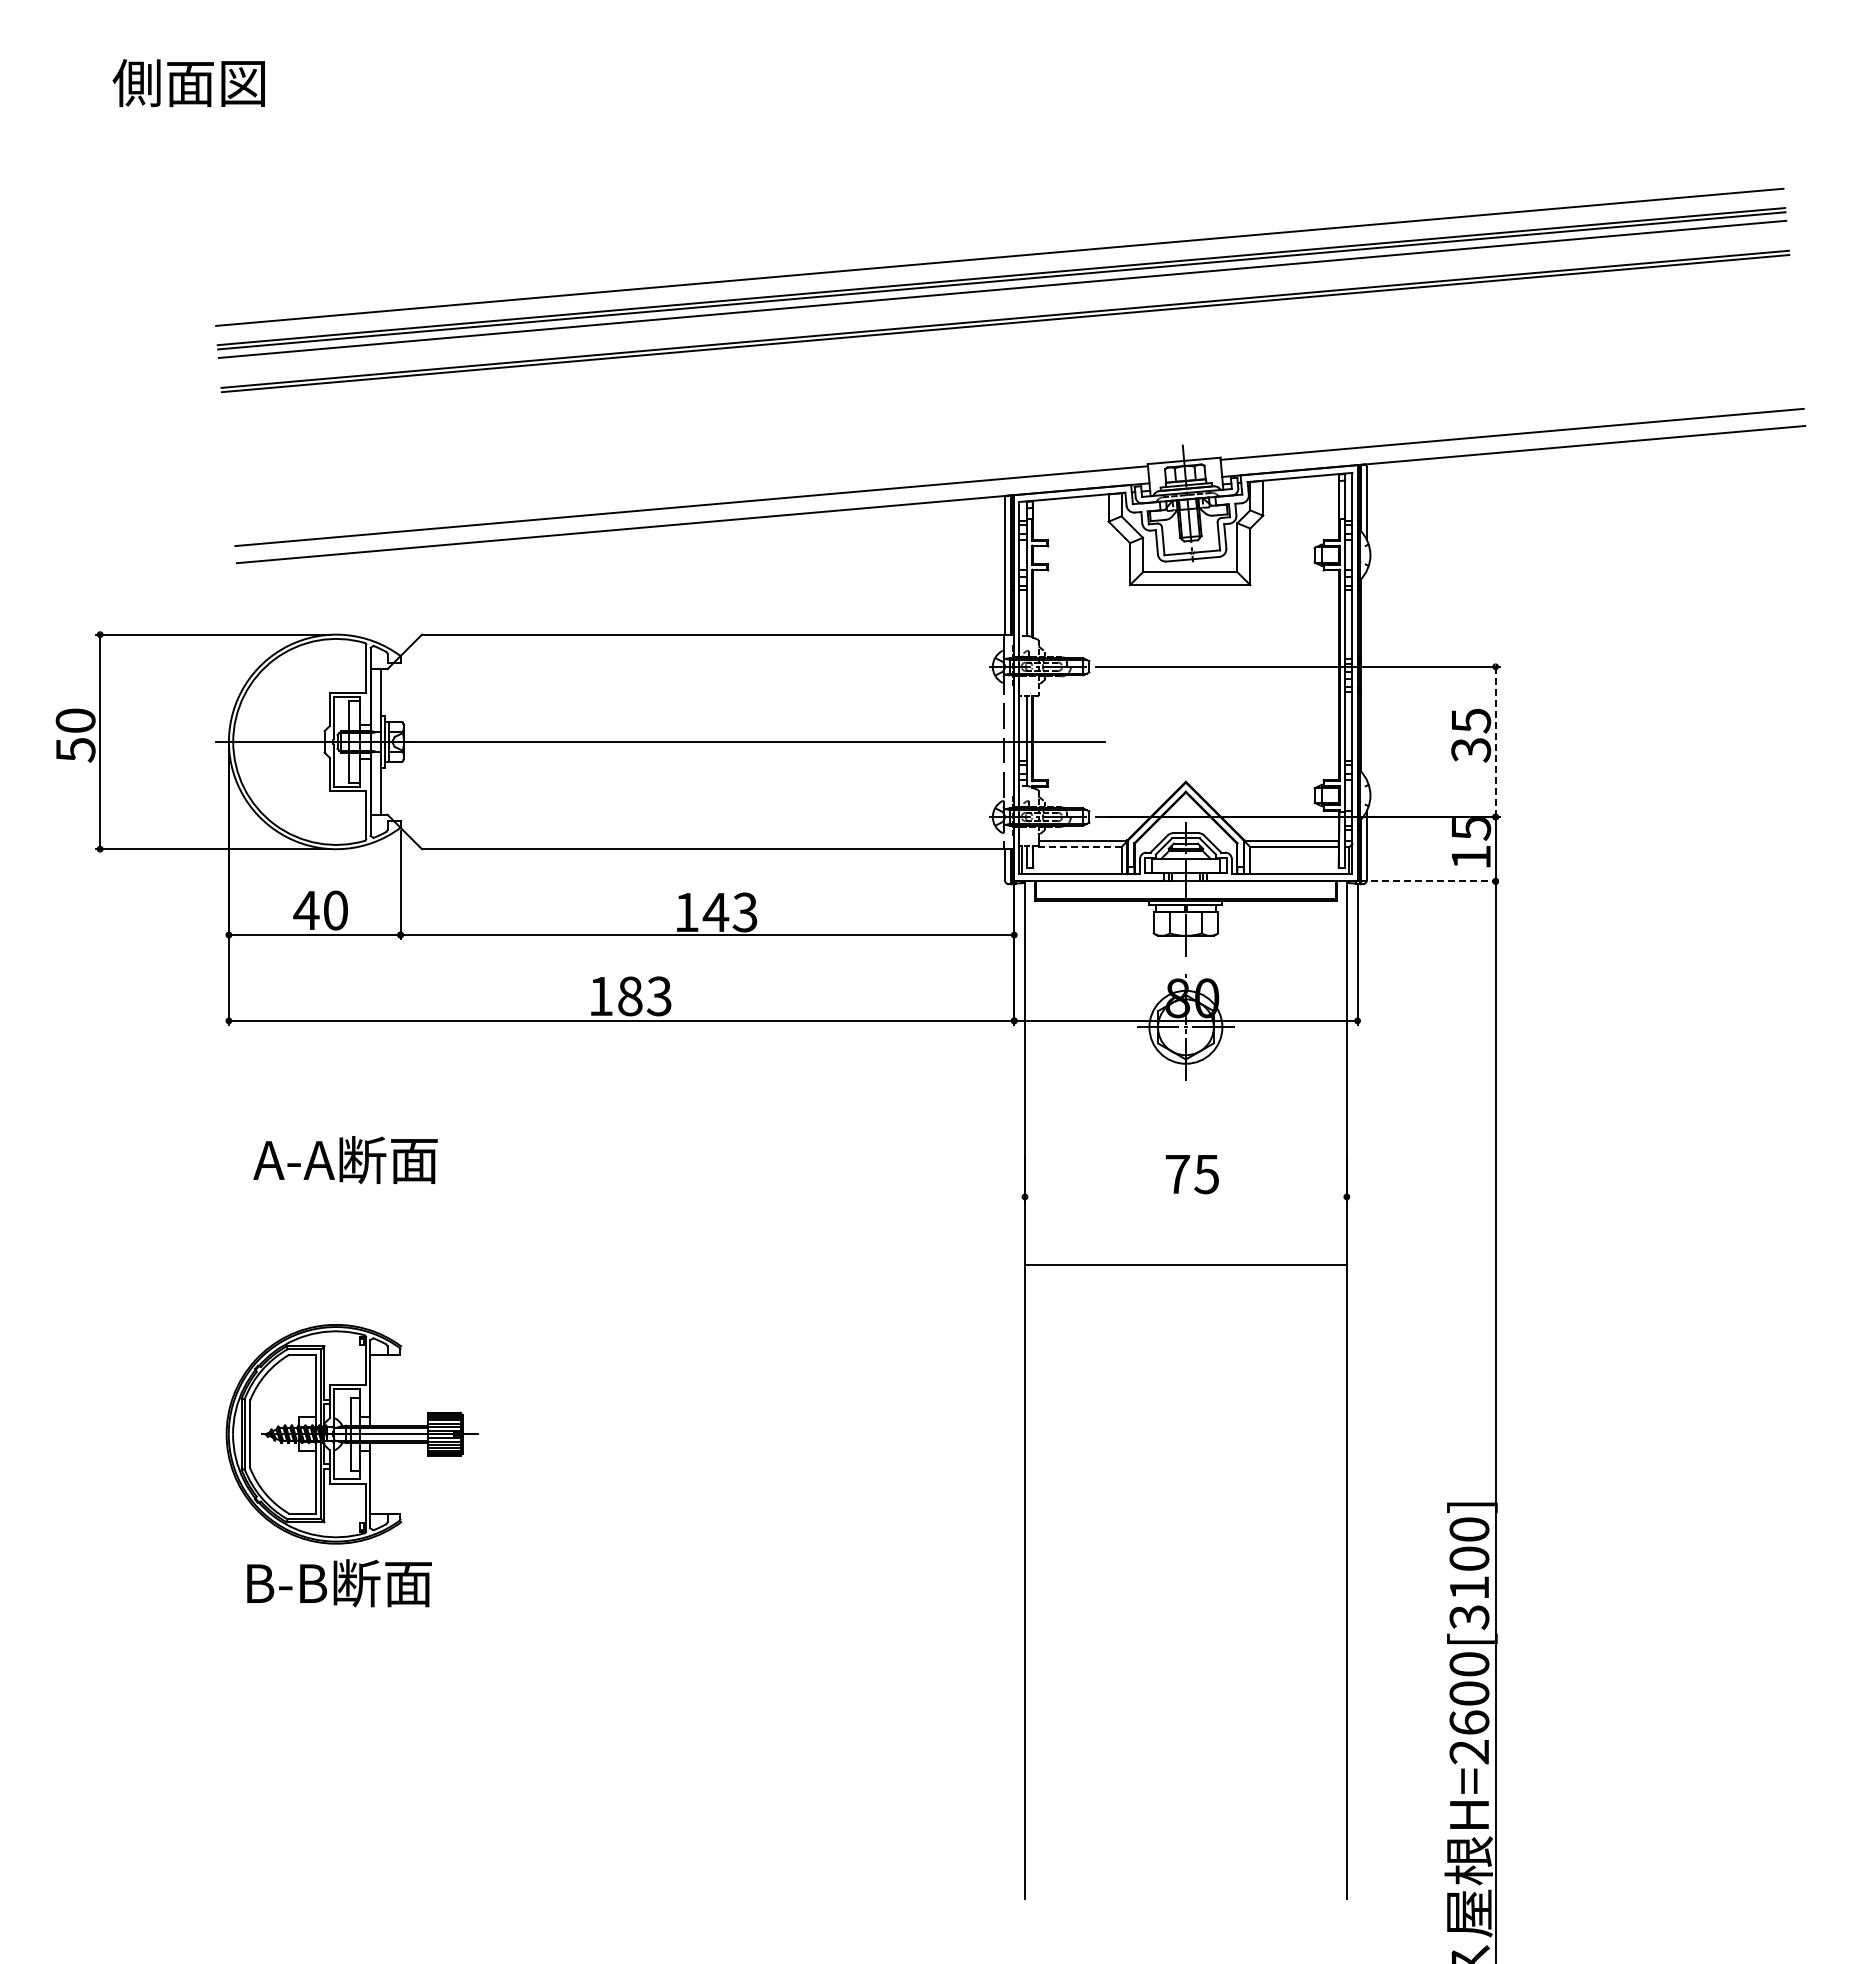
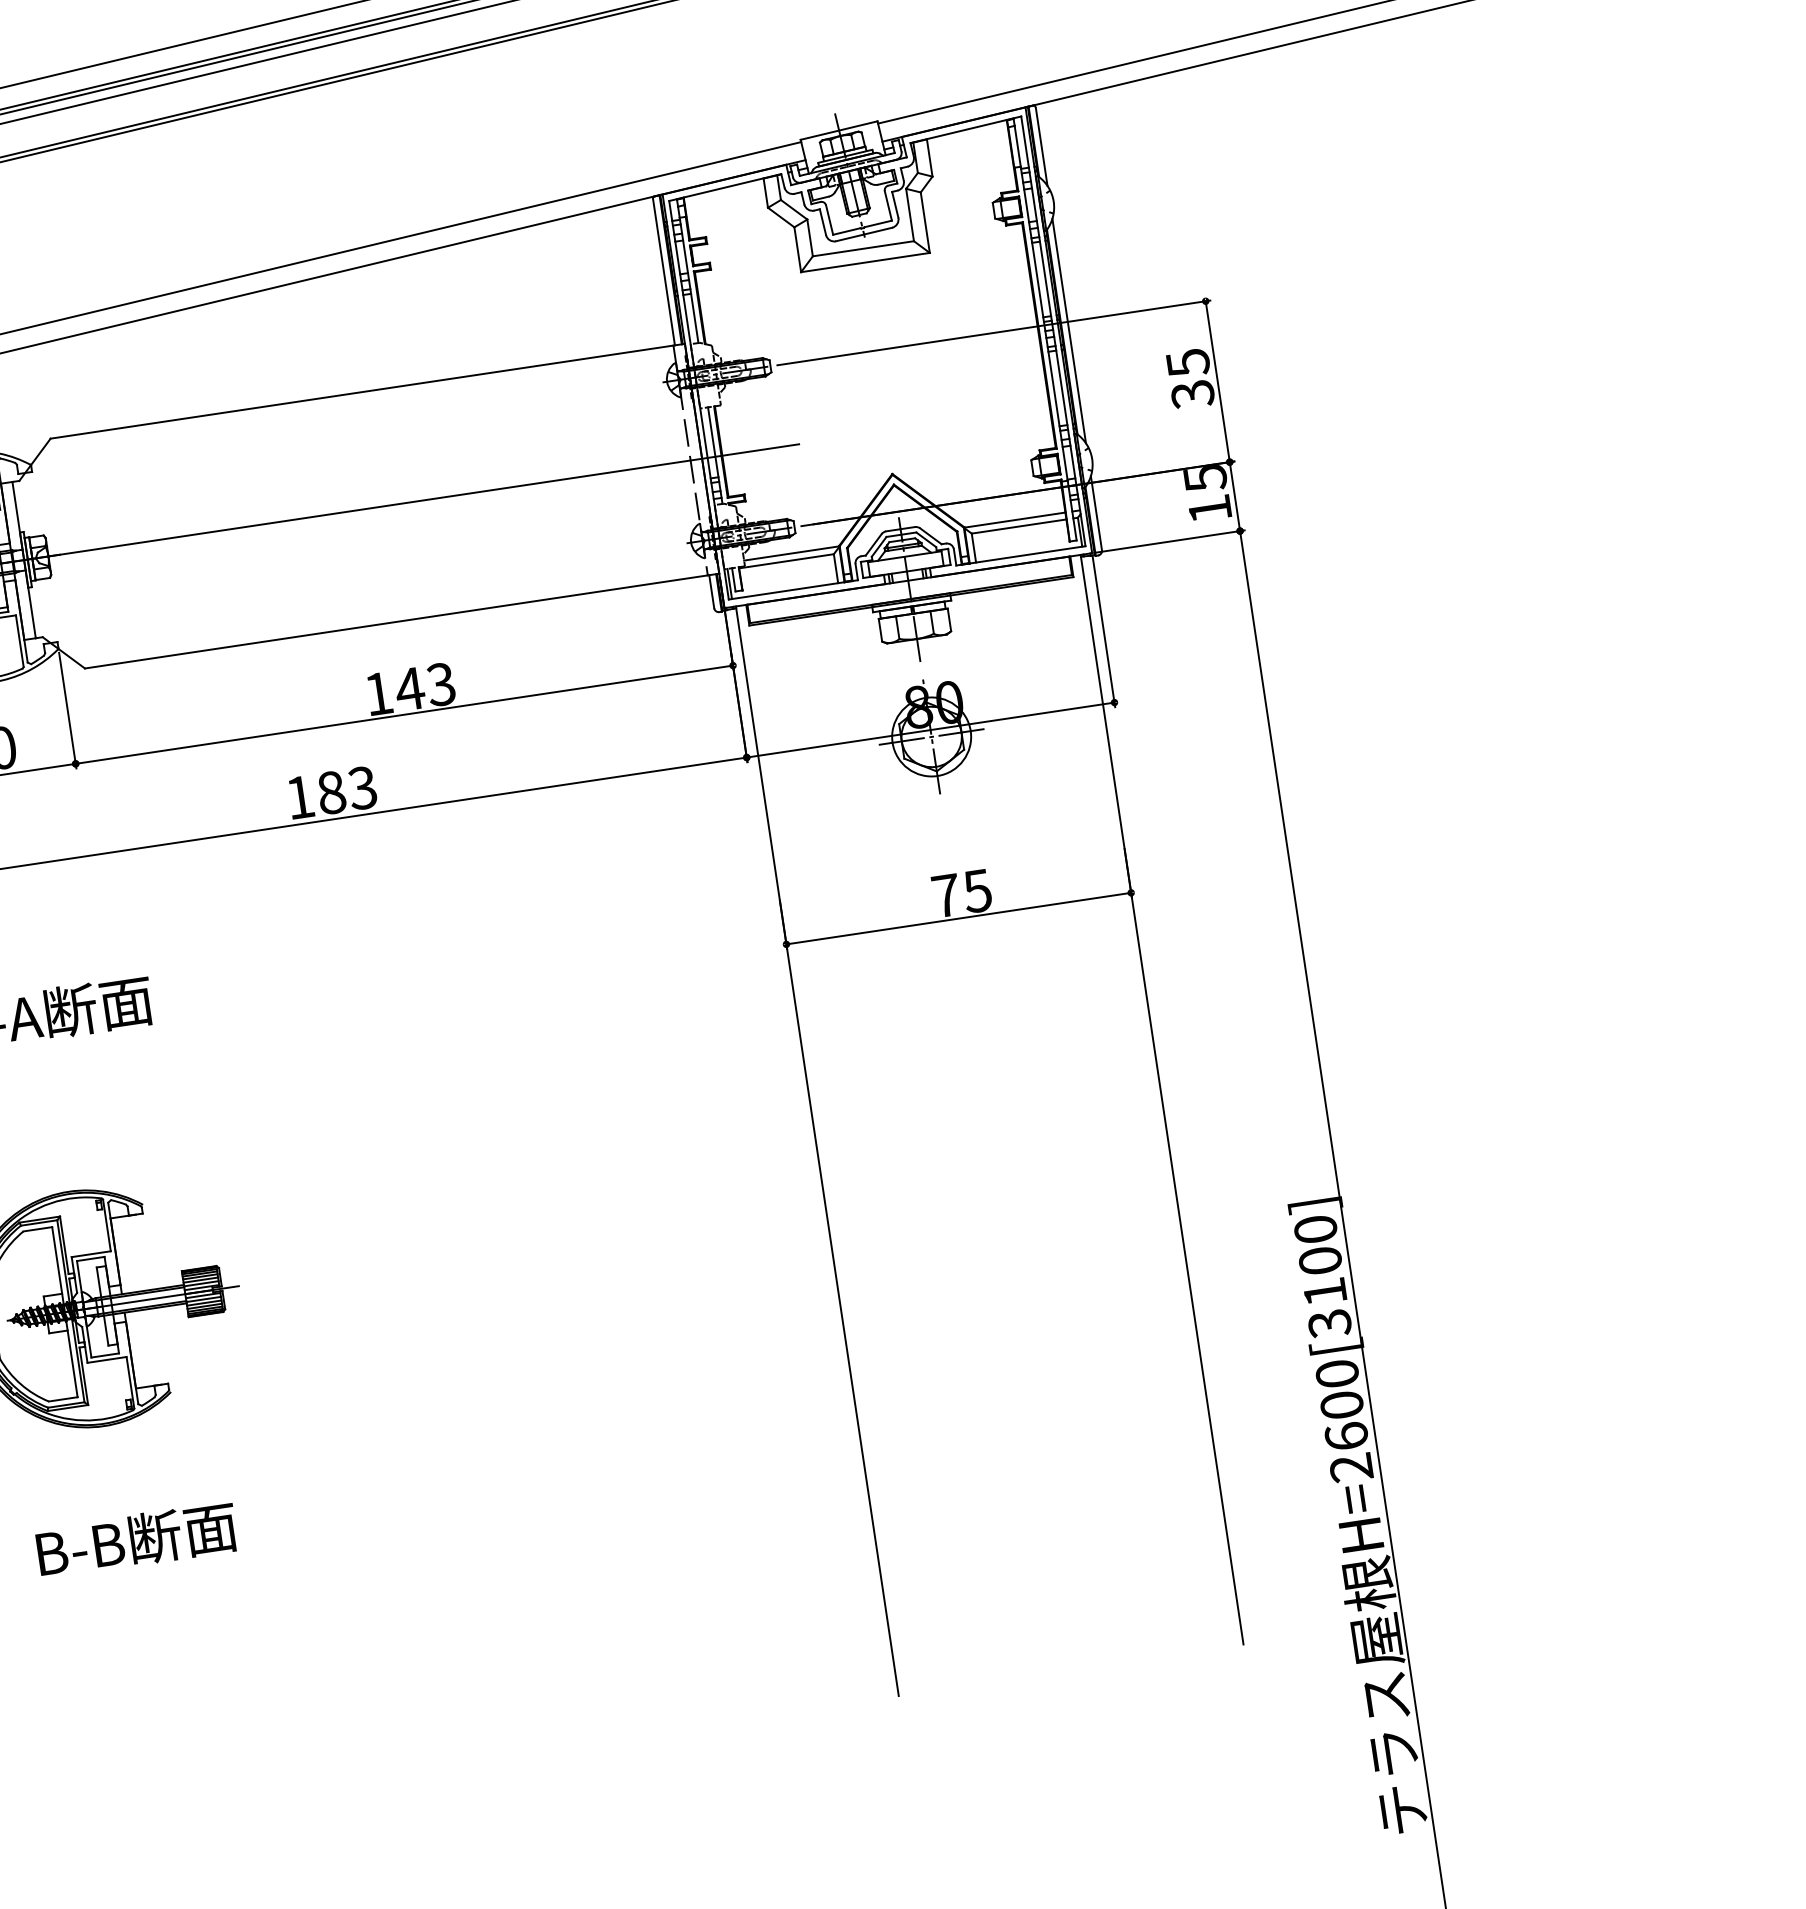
line: (1366, 675) -> (1068, 331), added
line: (1495, 742) -> (1217, 382), dashed -> solid
line: (1076, 847) -> (785, 561), dashed -> solid
line: (1430, 881) -> (1170, 541), dashed -> solid
line: (1185, 1264) -> (958, 918), moved
text: (339, 1583) -> (136, 1540), moved

